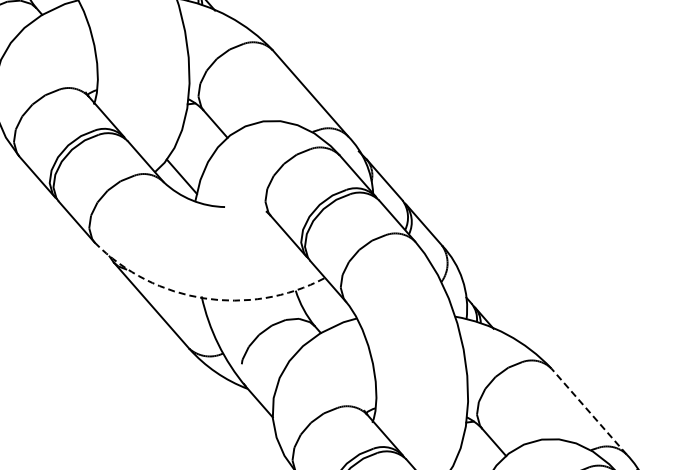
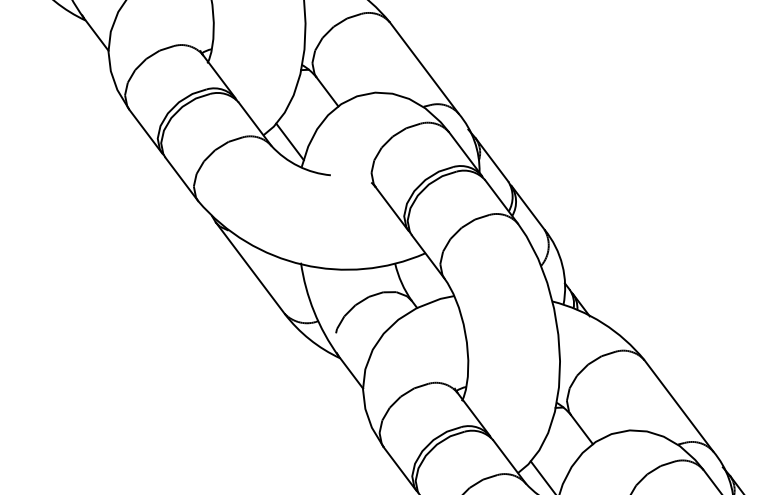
arc: (204, 298) -> (303, 264), dashed -> solid
line: (588, 411) -> (678, 405), dashed -> solid

